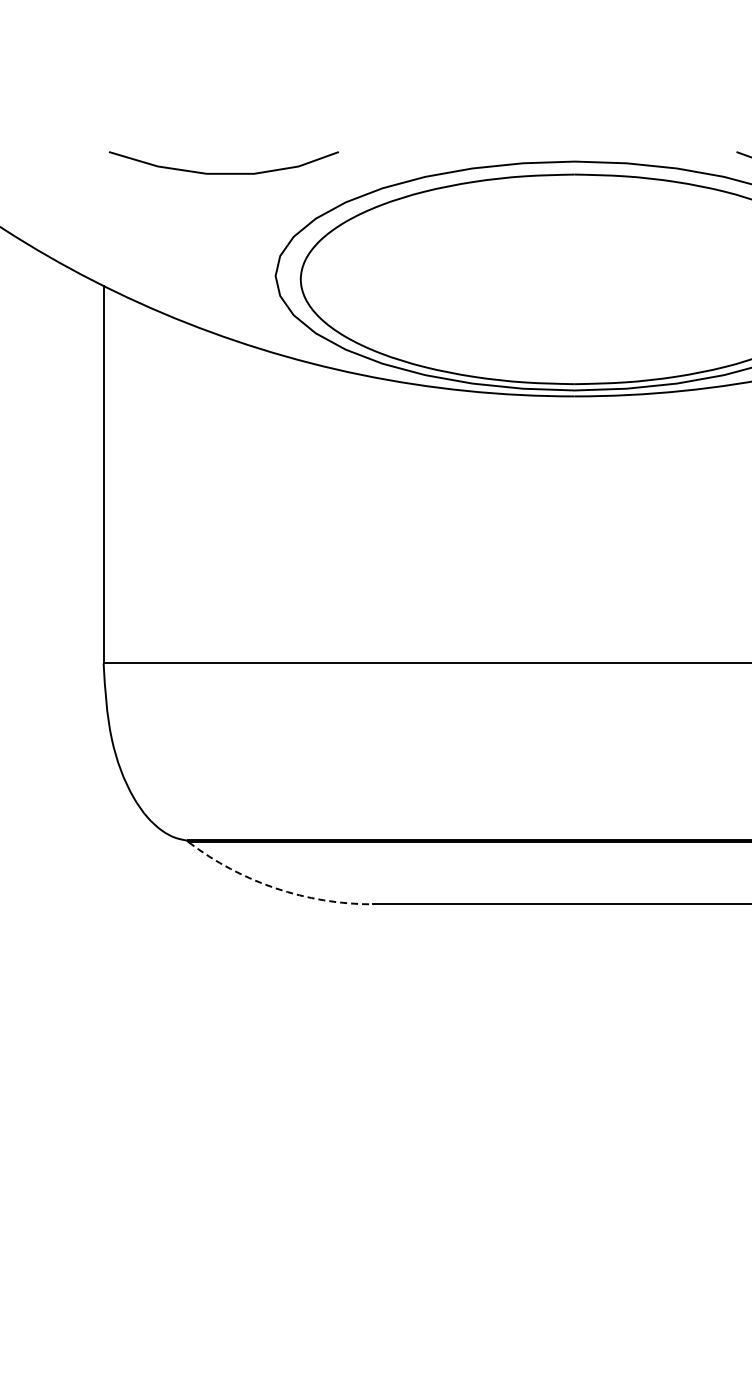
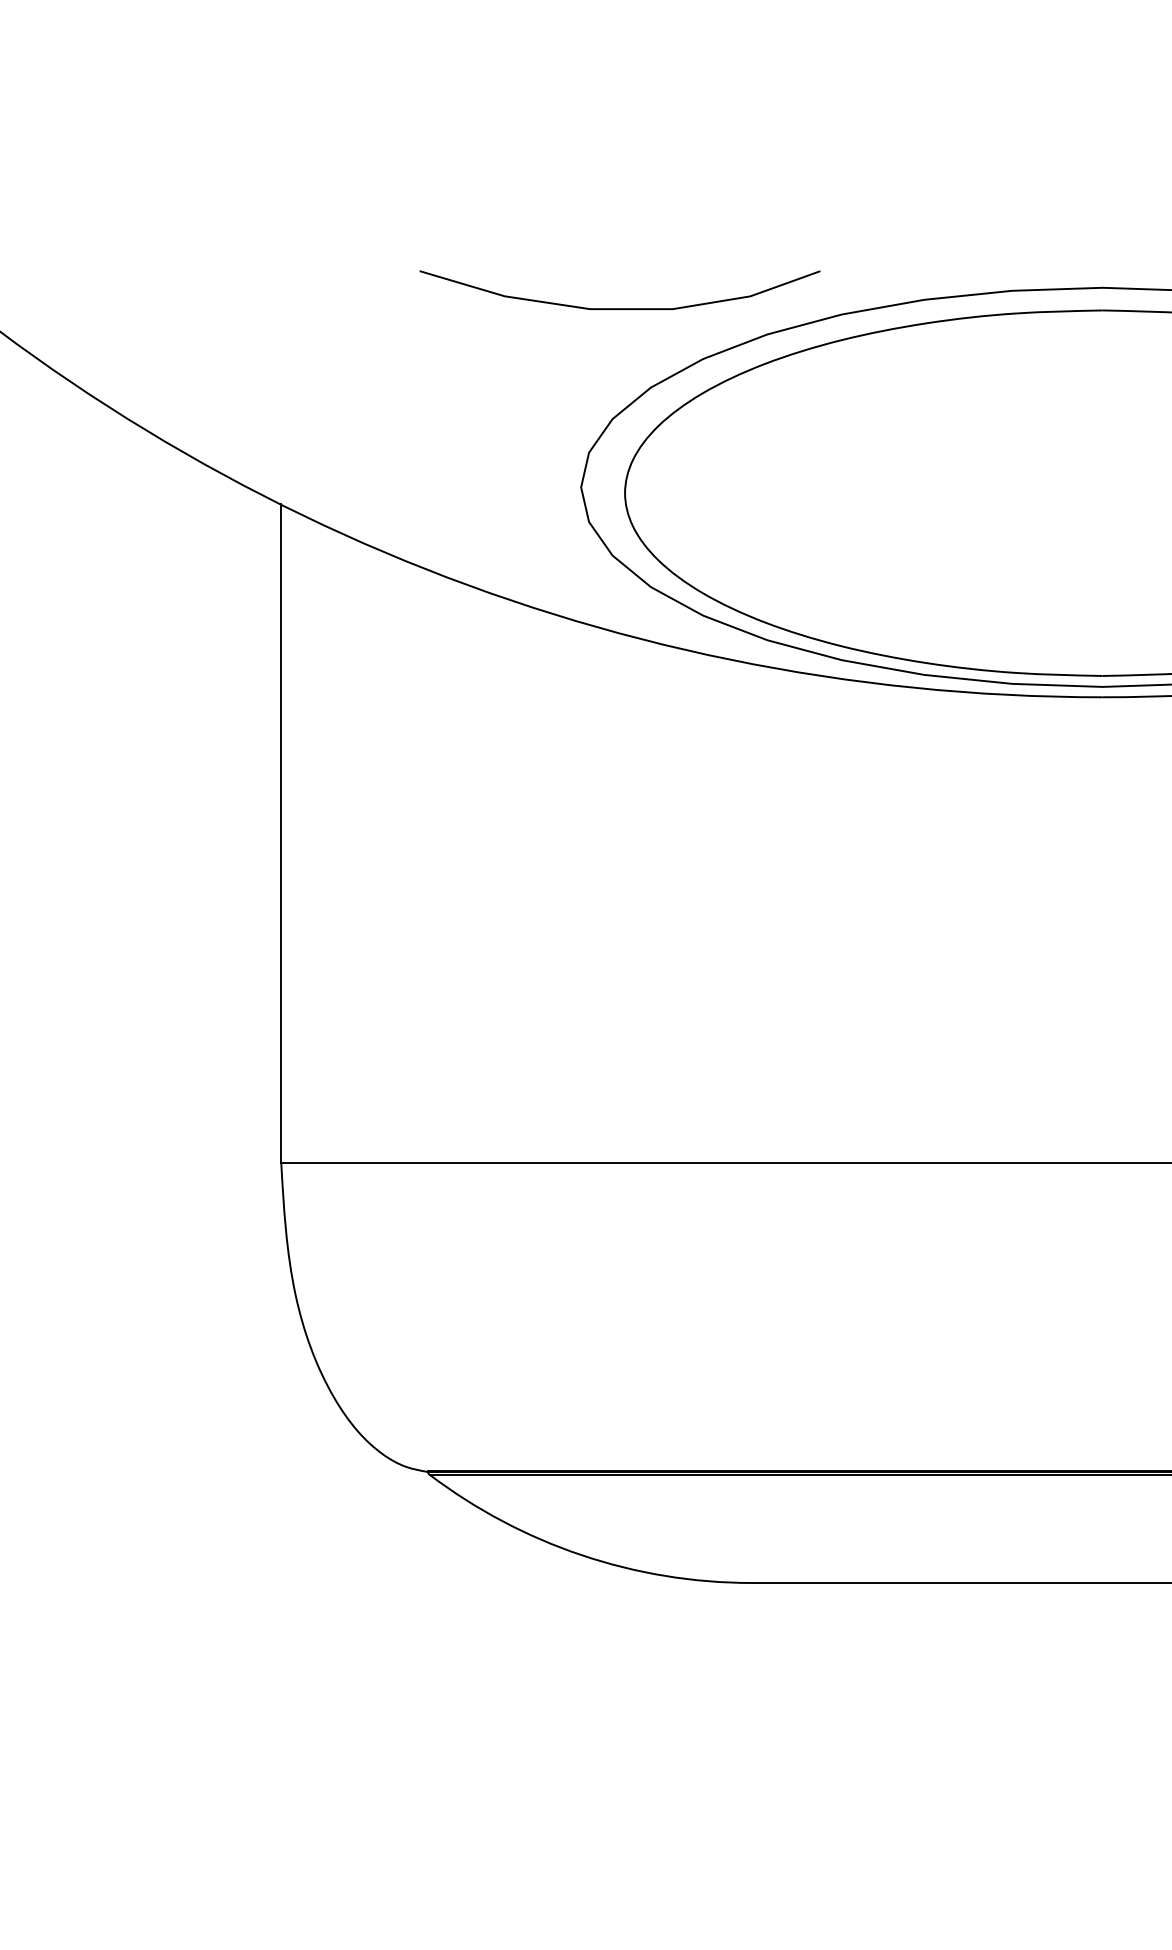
curve: (223, 172) -> (619, 306), moved
arc: (275, 888) -> (580, 1555), dashed -> solid

